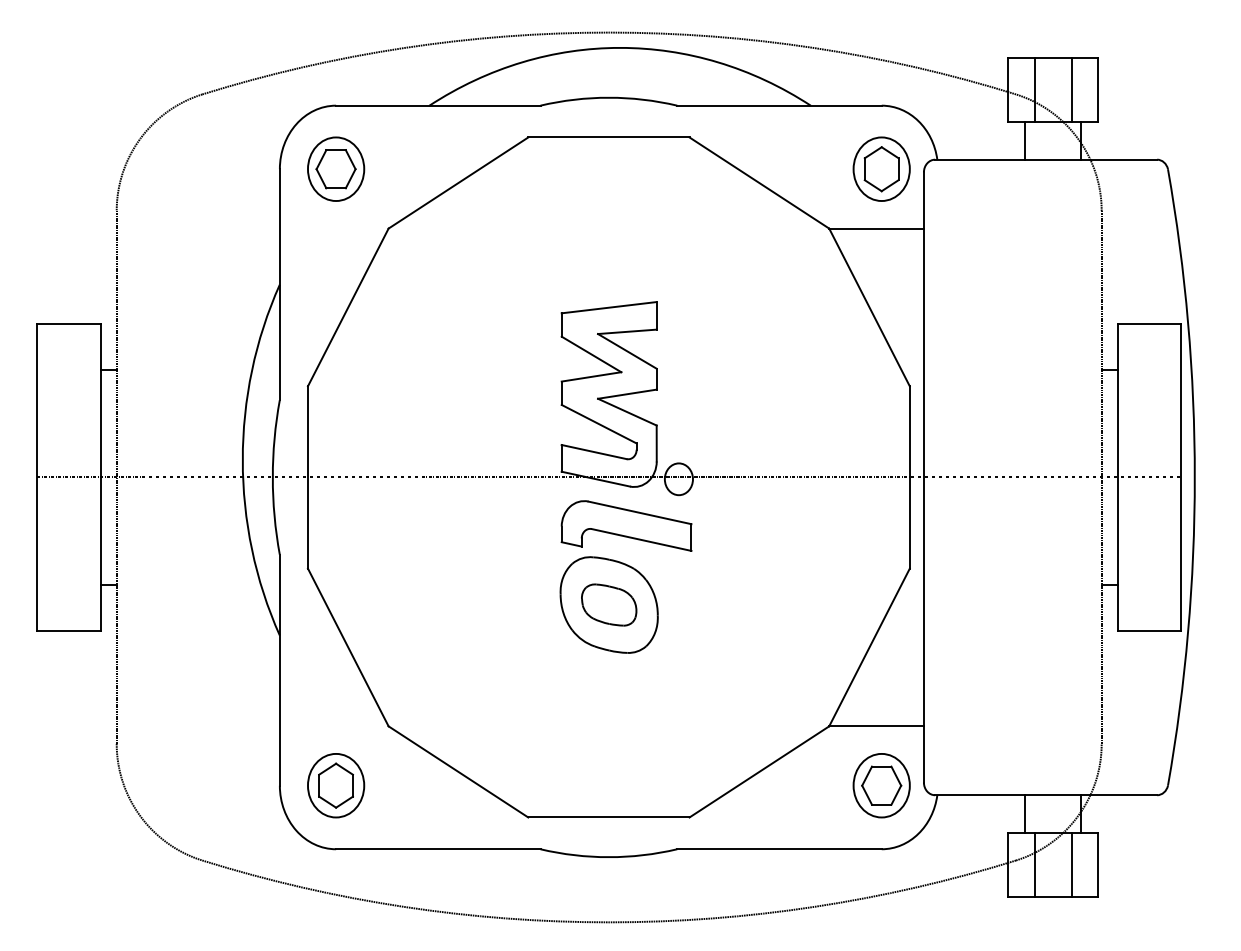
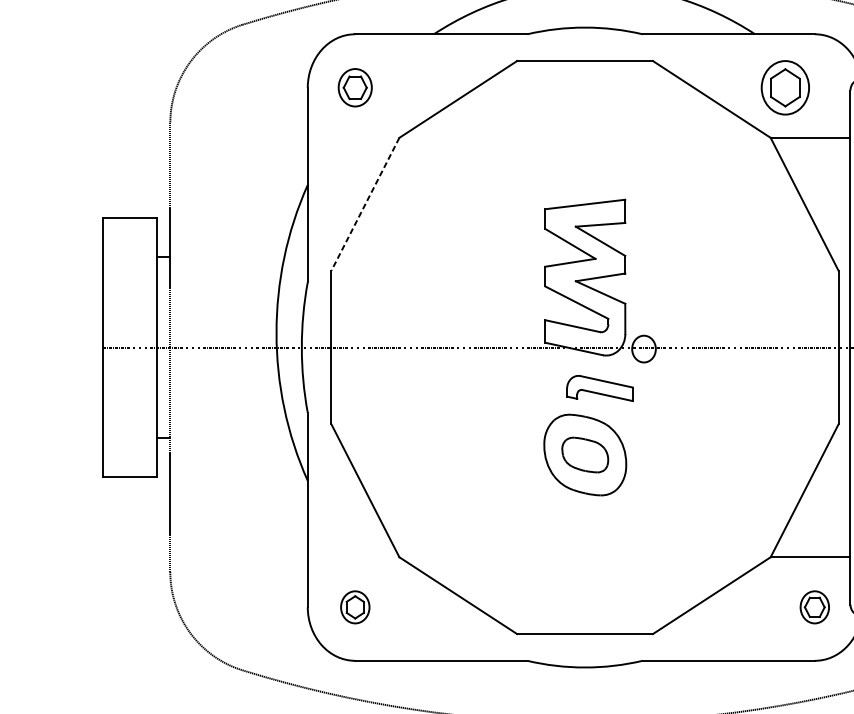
part: (336, 168) -> (355, 87), size x0.7
part: (881, 168) -> (785, 87), moved
line: (348, 307) -> (365, 204), solid -> dashed
part: (626, 525) -> (599, 388), size x0.6
part: (336, 785) -> (355, 607), size x0.6
part: (881, 785) -> (814, 607), size x0.6

